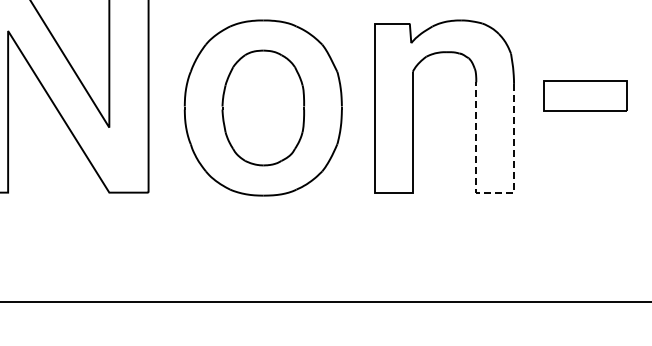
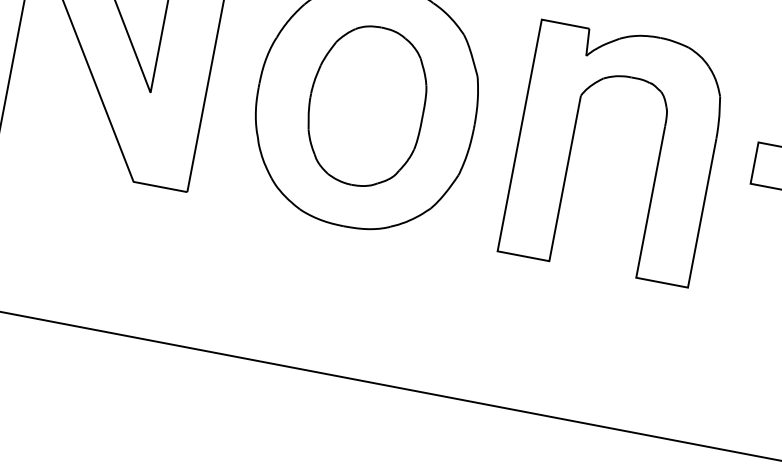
line: (494, 192) -> (661, 282), dashed -> solid

